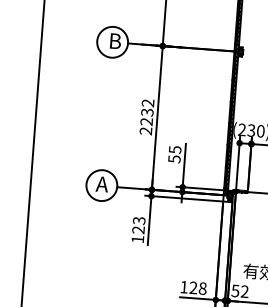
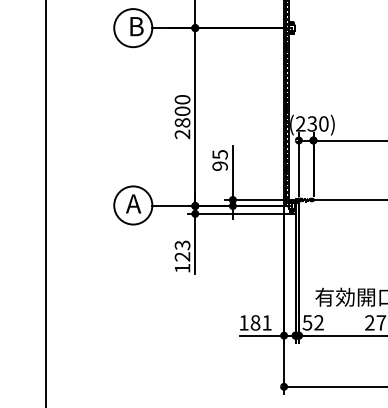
text: (147, 112) -> (182, 111), 2232 -> 2800
text: (173, 159) -> (219, 166), 55 -> 95
text: (197, 287) -> (260, 322), 128 -> 181

